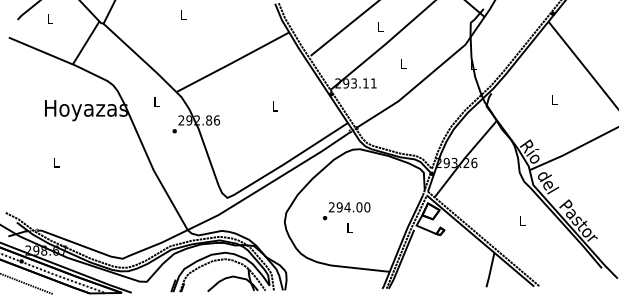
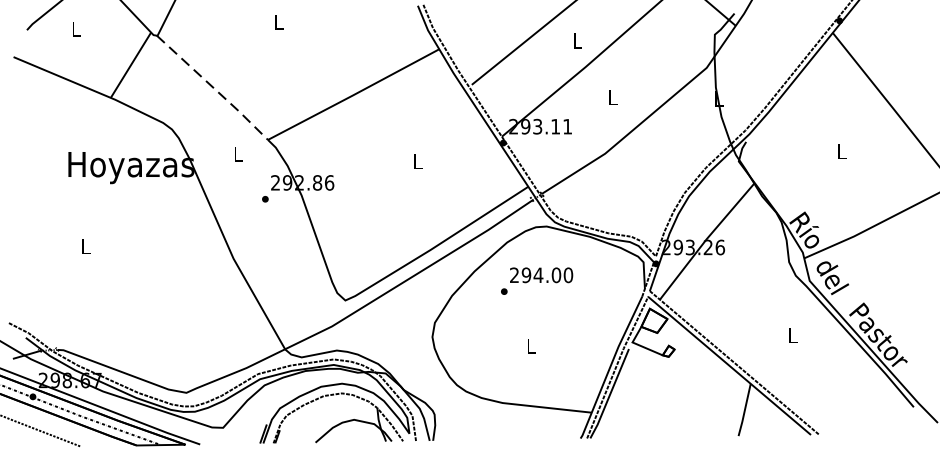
line: (140, 57) -> (213, 87), solid -> dashed
text: (346, 211) -> (536, 281), moved

